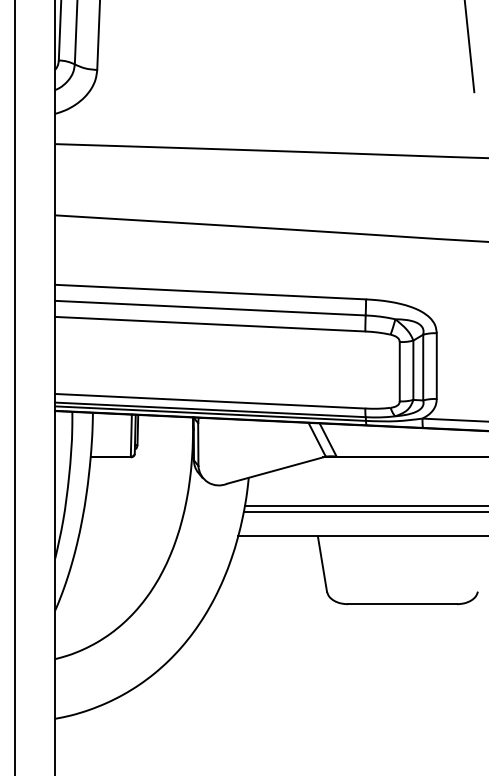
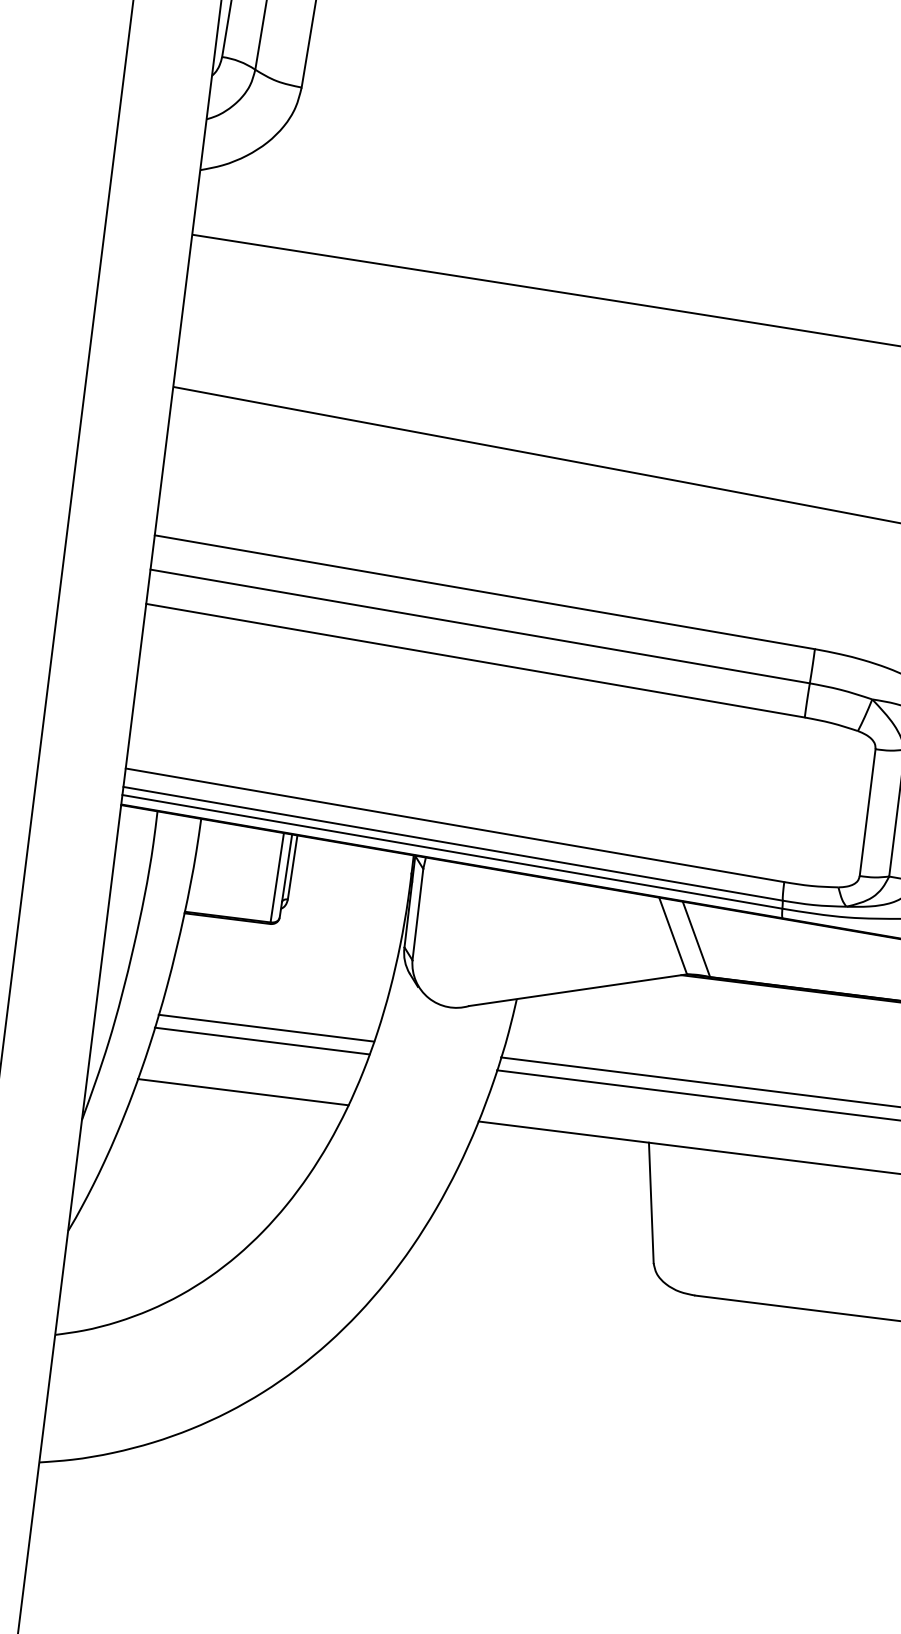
line: (134, 505) -> (265, 1027), added
line: (133, 511) -> (261, 1040), added
line: (127, 536) -> (242, 1092), added

